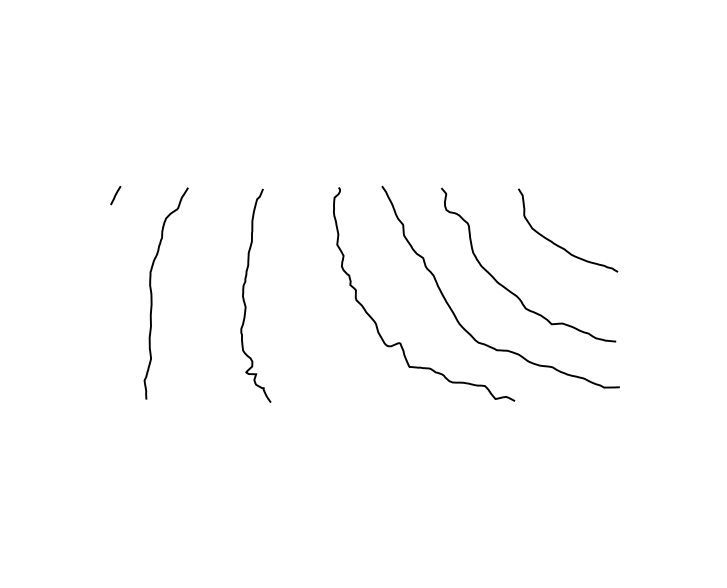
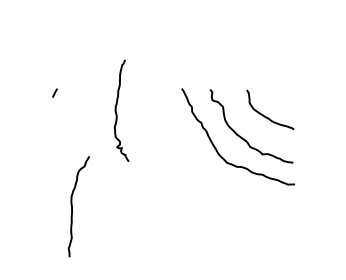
curve: (152, 292) -> (72, 206), moved
curve: (244, 295) -> (116, 110), moved
curve: (400, 341) -> (190, 162), removed

